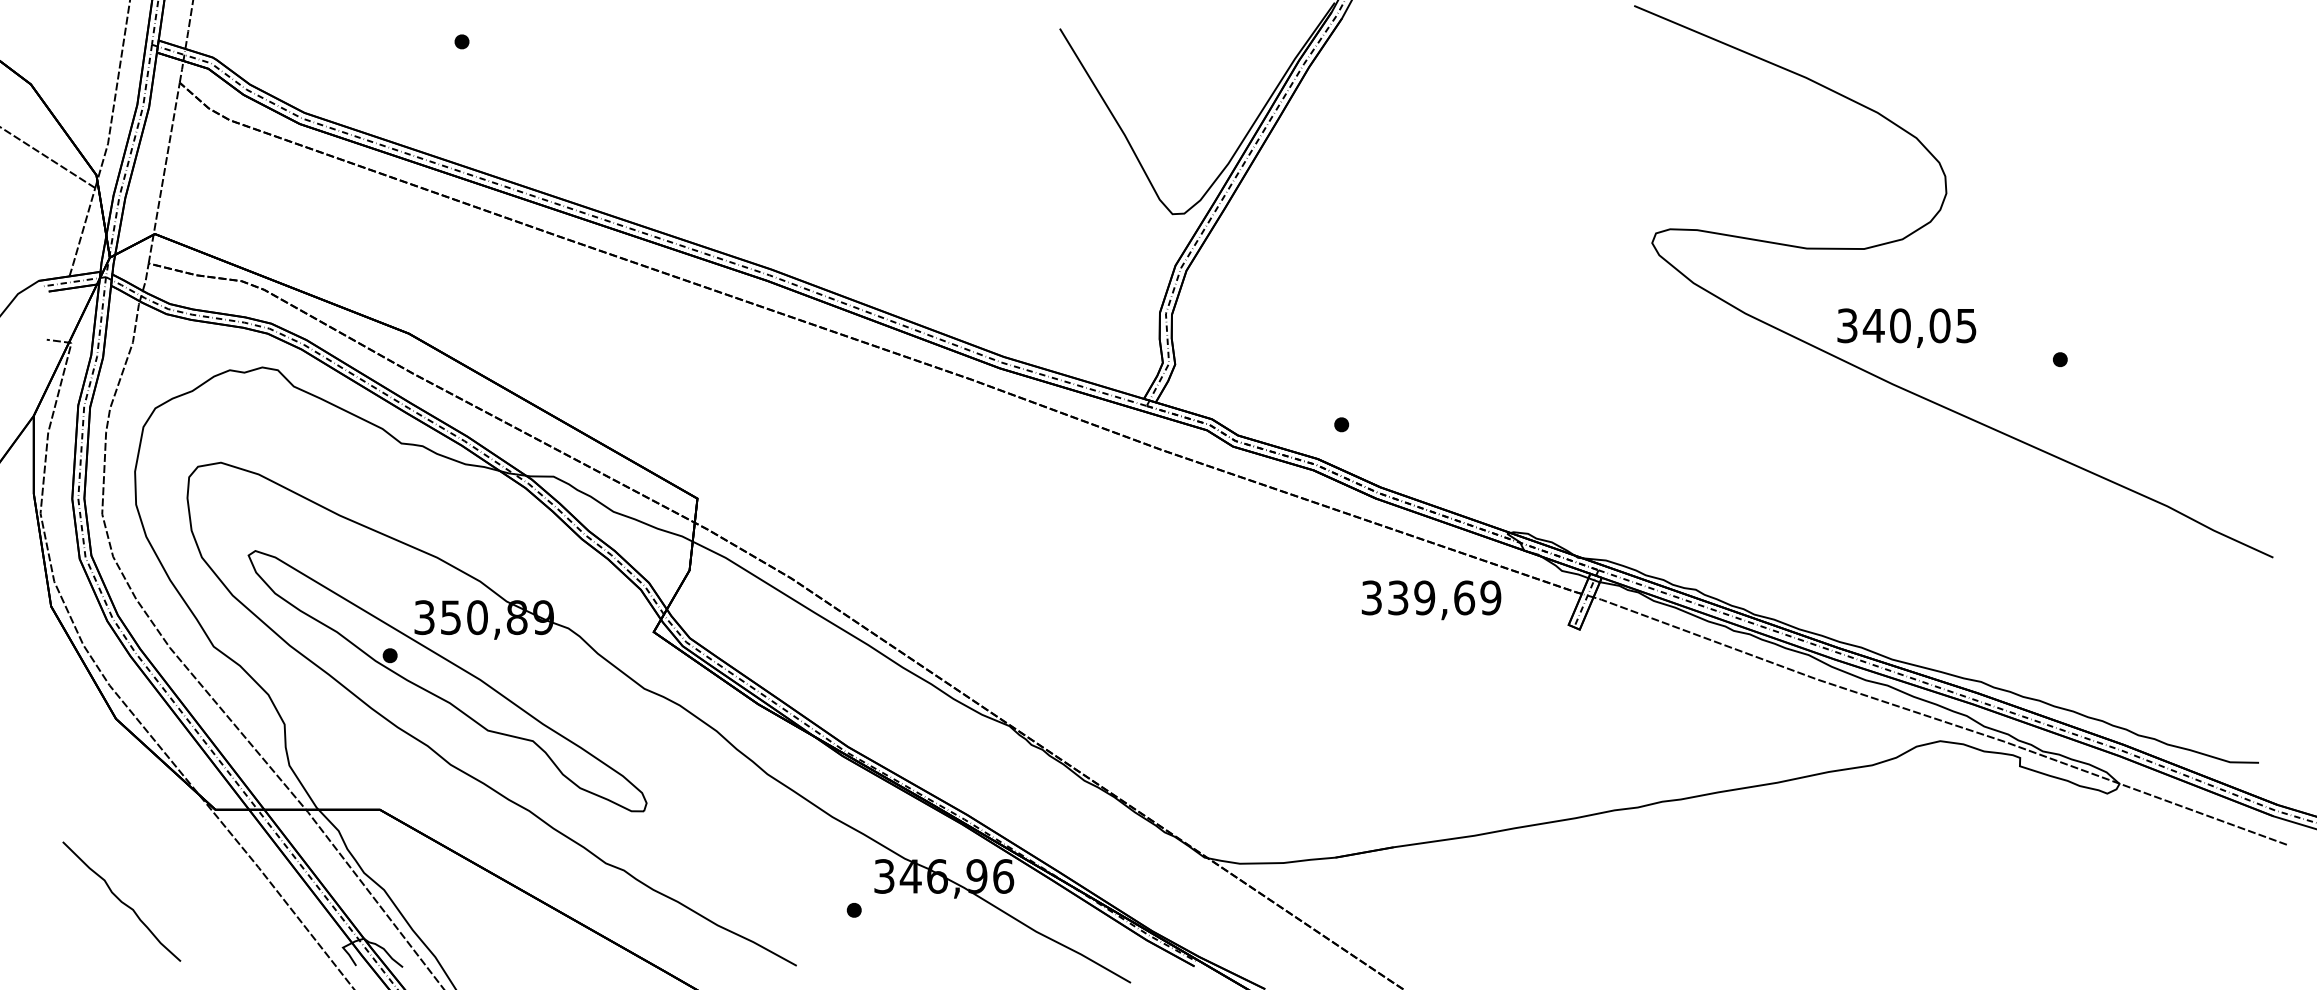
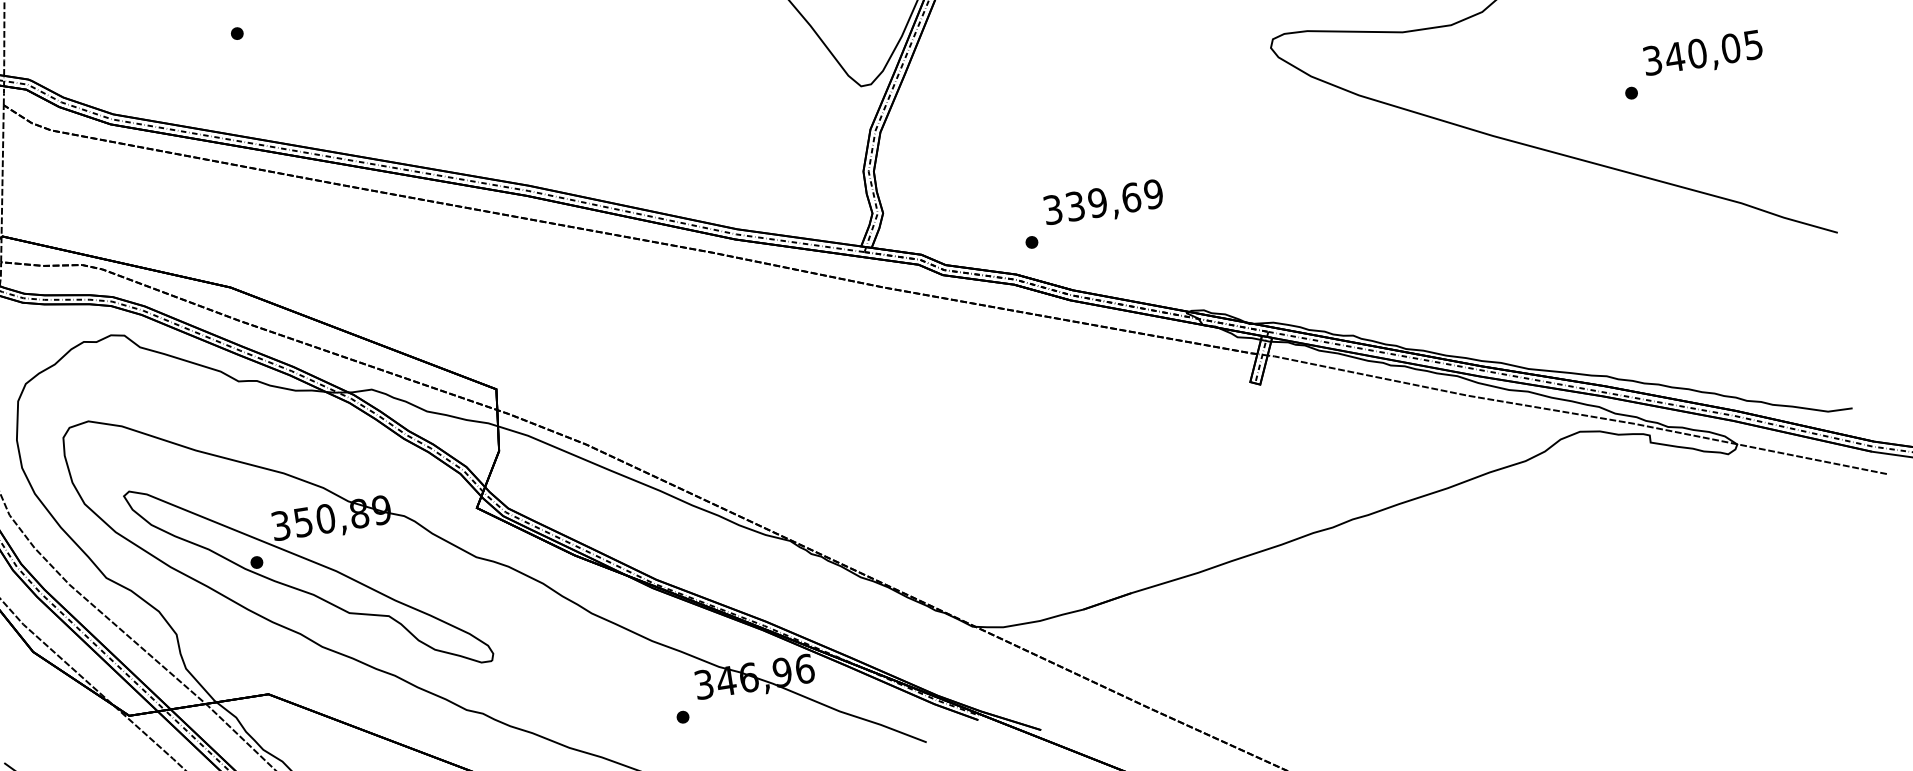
text: (1906, 327) -> (1702, 54), moved
text: (1431, 600) -> (1103, 204), moved

